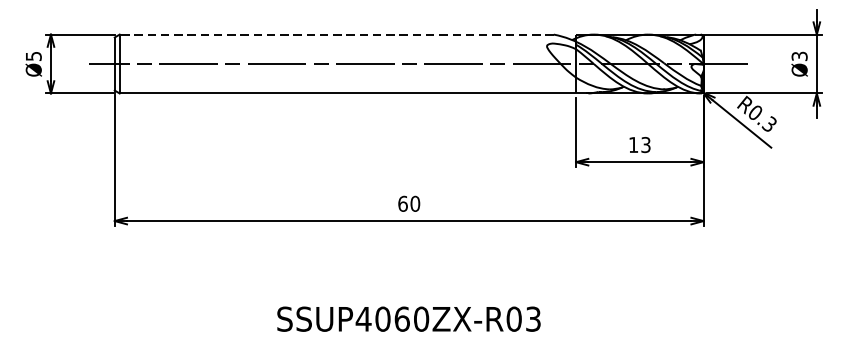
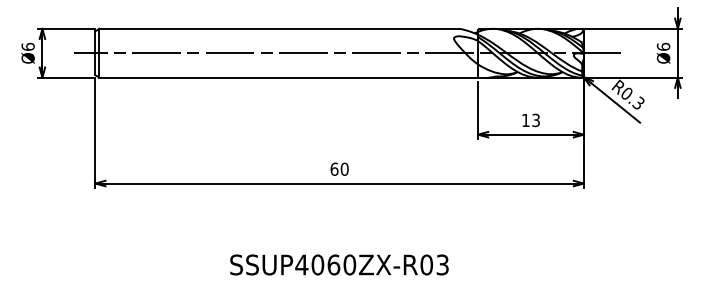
line: (336, 34) -> (279, 28), dashed -> solid
text: (32, 55) -> (27, 46), Ø5 -> Ø6
text: (799, 55) -> (663, 46), Ø3 -> Ø6

